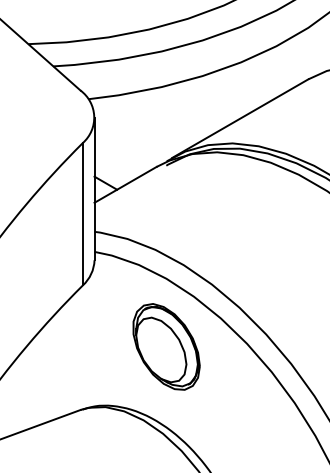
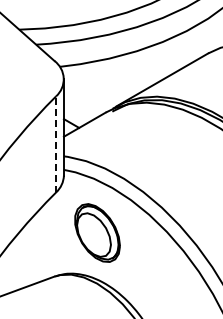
line: (83, 212) -> (56, 143), solid -> dashed
part: (166, 346) -> (97, 232), moved

